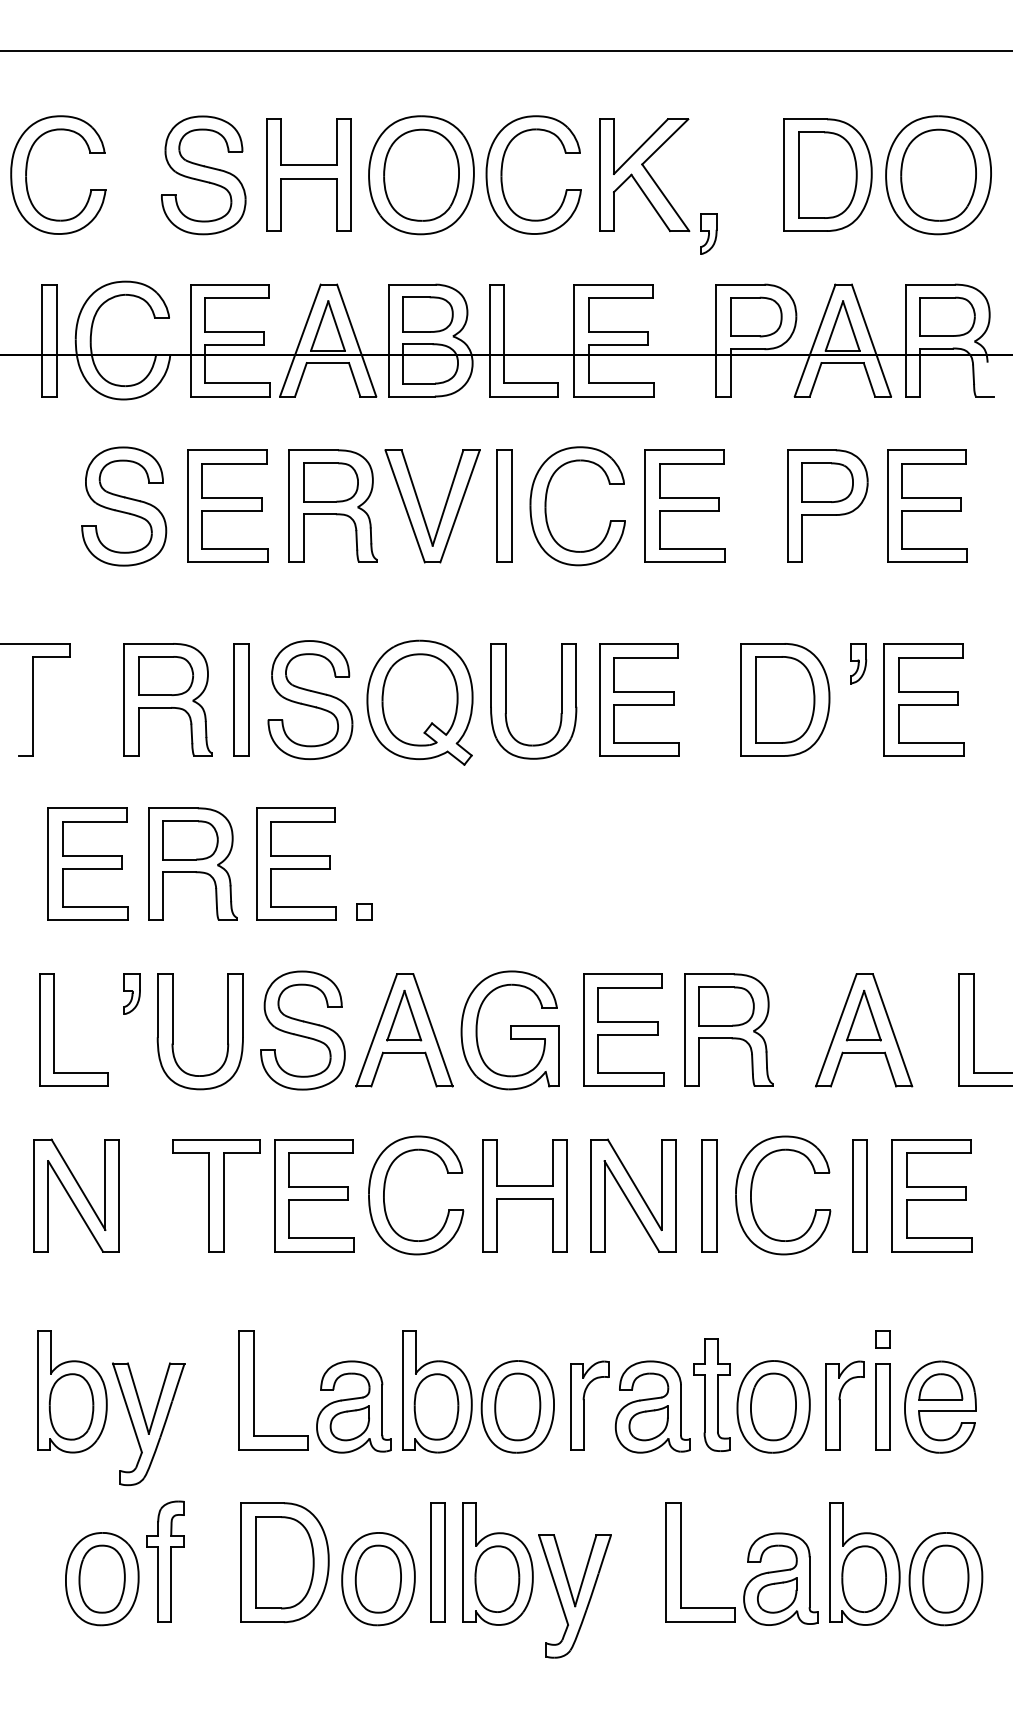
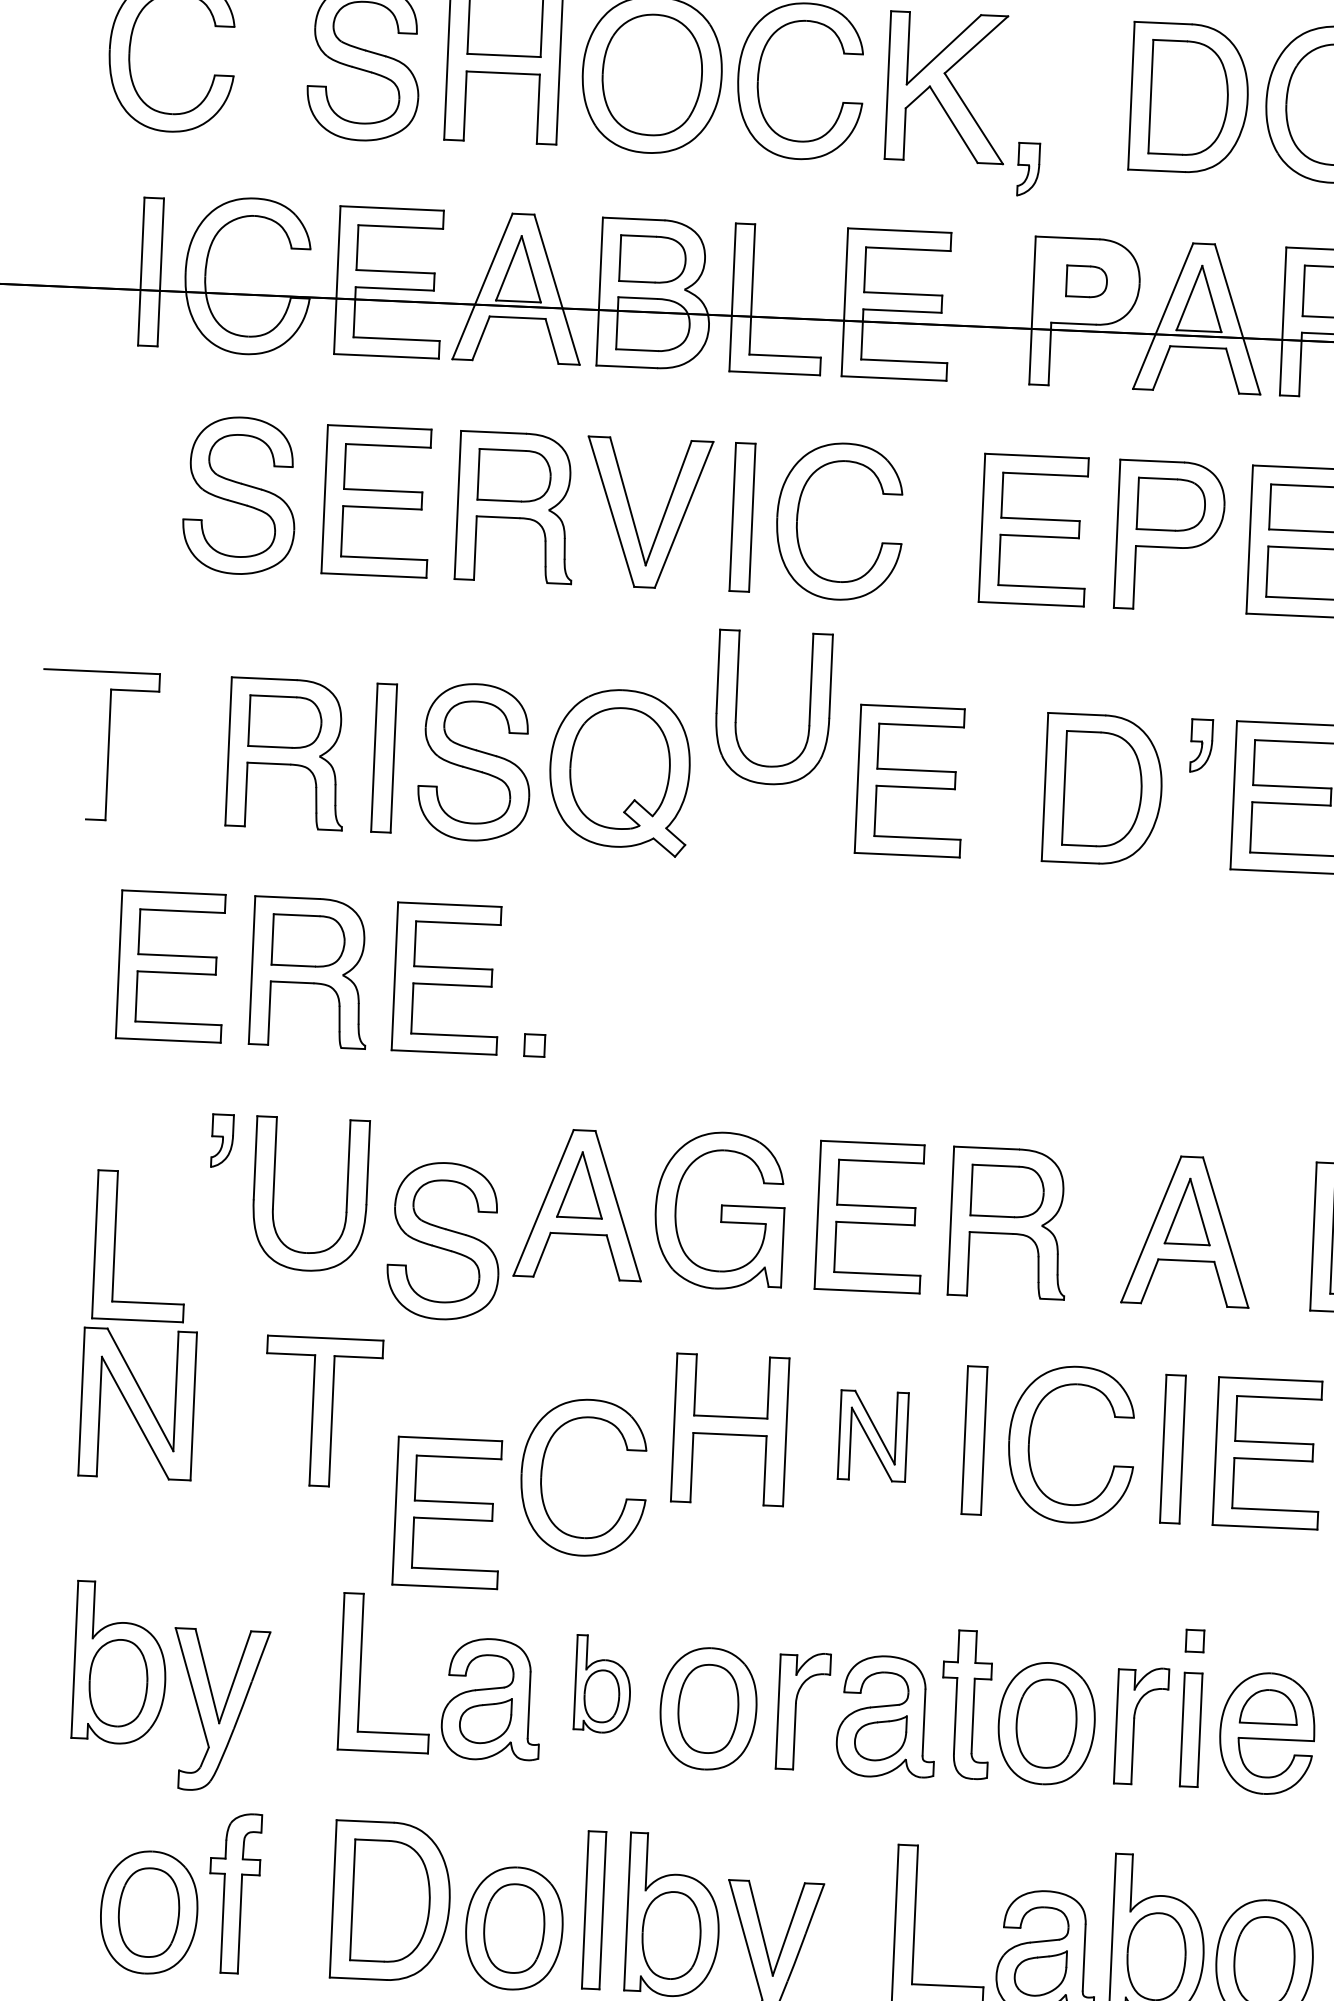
part: (756, 316) -> (1087, 280), size x0.6
part: (684, 505) -> (1033, 529), moved
part: (506, 701) -> (737, 706), moved
part: (54, 1029) -> (115, 1243), moved
part: (302, 1030) -> (443, 1241), moved
part: (385, 1189) -> (543, 1467), moved
part: (314, 1195) -> (447, 1512), moved
part: (633, 1195) -> (873, 1436), size x0.6
part: (437, 1391) -> (603, 1683), size x0.6

